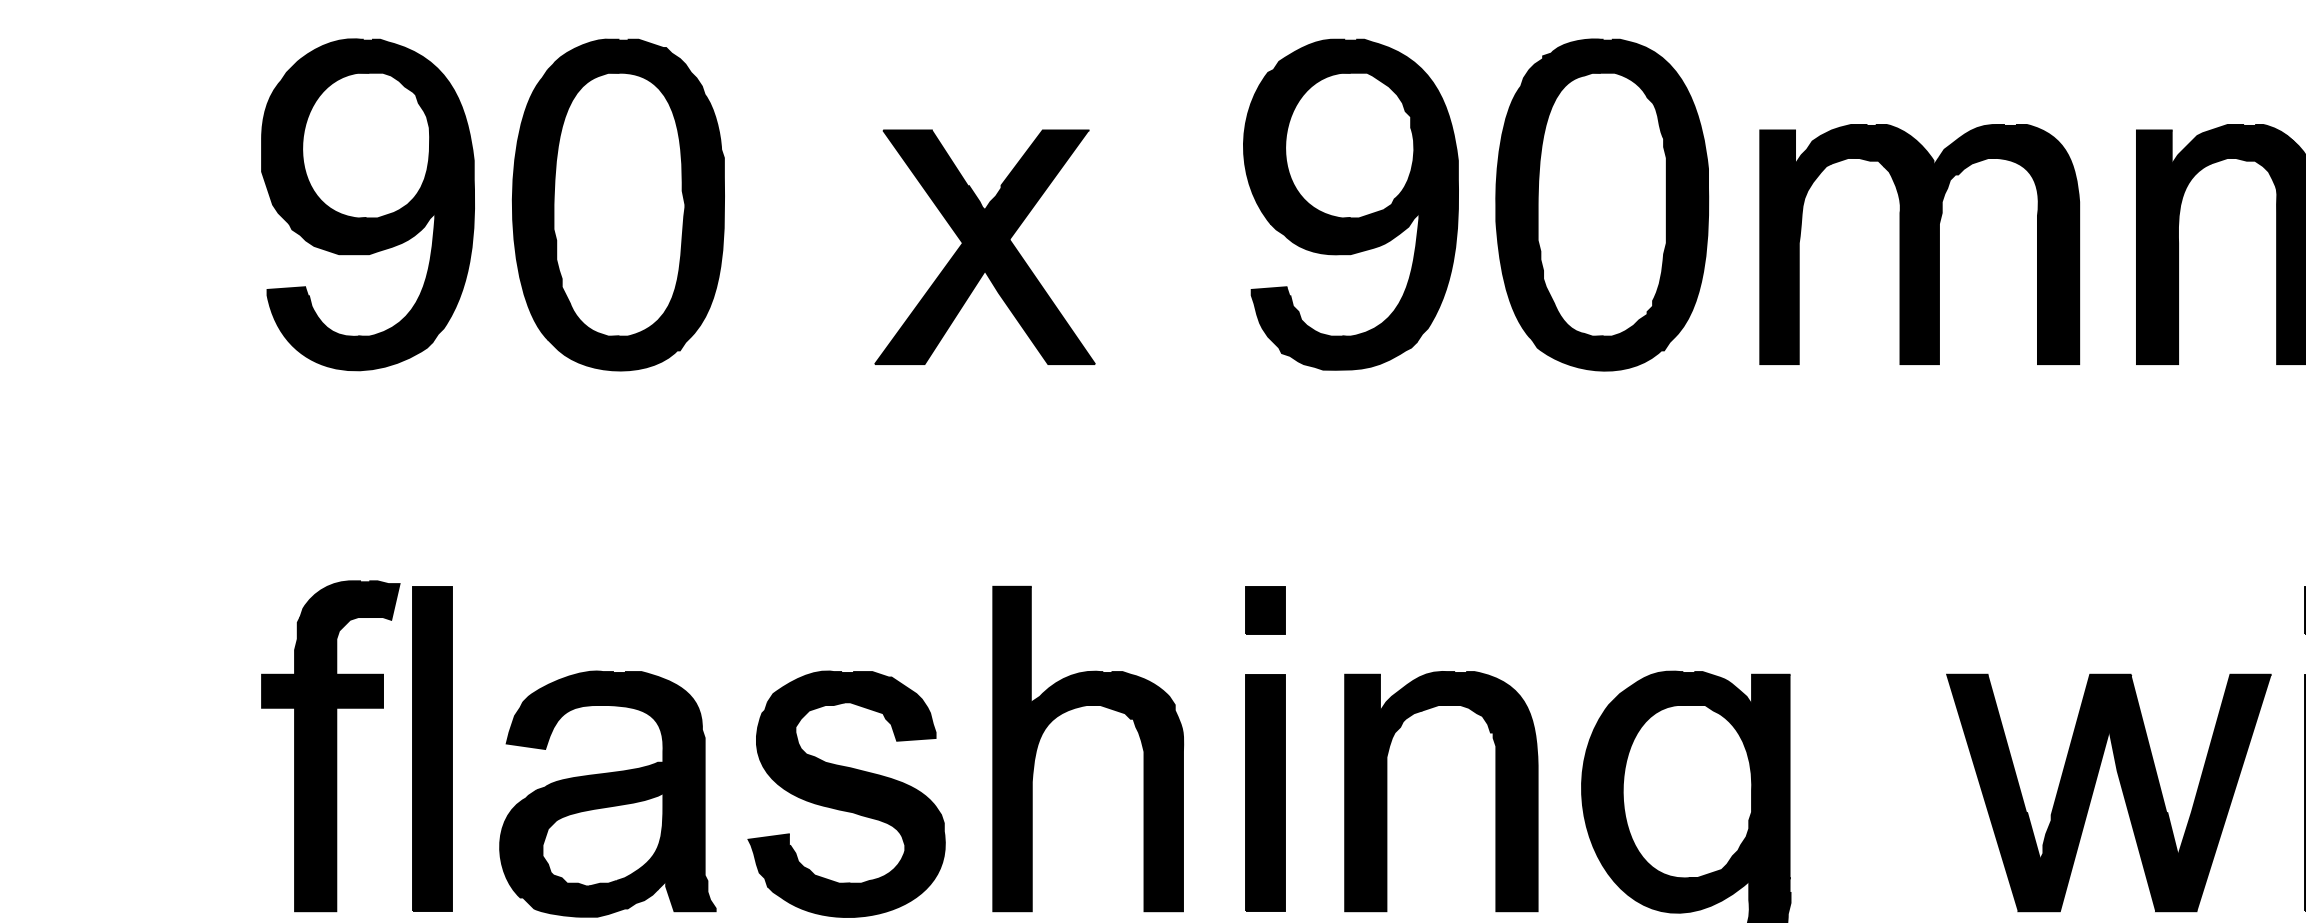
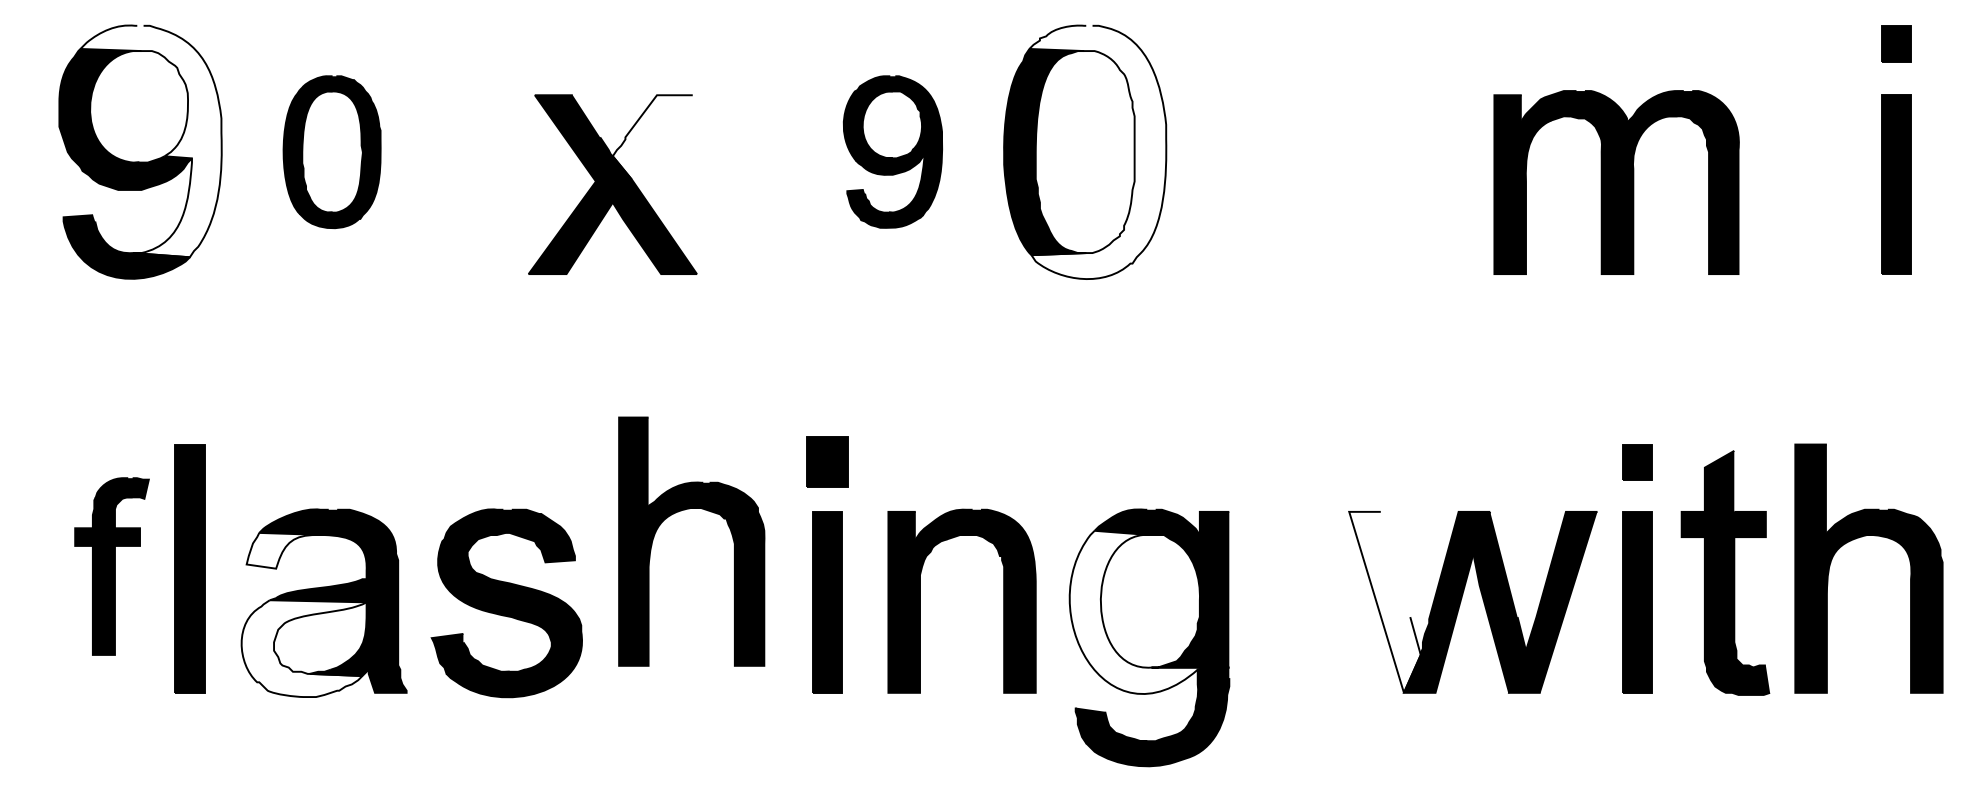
fill: (1036, 185) -> (652, 137), removed
fill: (381, 190) -> (150, 141), removed
part: (617, 203) -> (331, 151), size x0.6
part: (1350, 203) -> (892, 151), size x0.6
fill: (1618, 205) -> (1097, 152), removed
part: (1920, 244) -> (1328, 182), removed
part: (1265, 610) -> (827, 462), size x1.4
part: (1080, 708) -> (685, 510), moved
fill: (557, 725) -> (285, 550), removed
part: (330, 746) -> (111, 566), size x0.7
fill: (1993, 791) -> (1384, 601), removed
fill: (1686, 804) -> (1149, 611), removed
fill: (580, 853) -> (303, 648), removed

